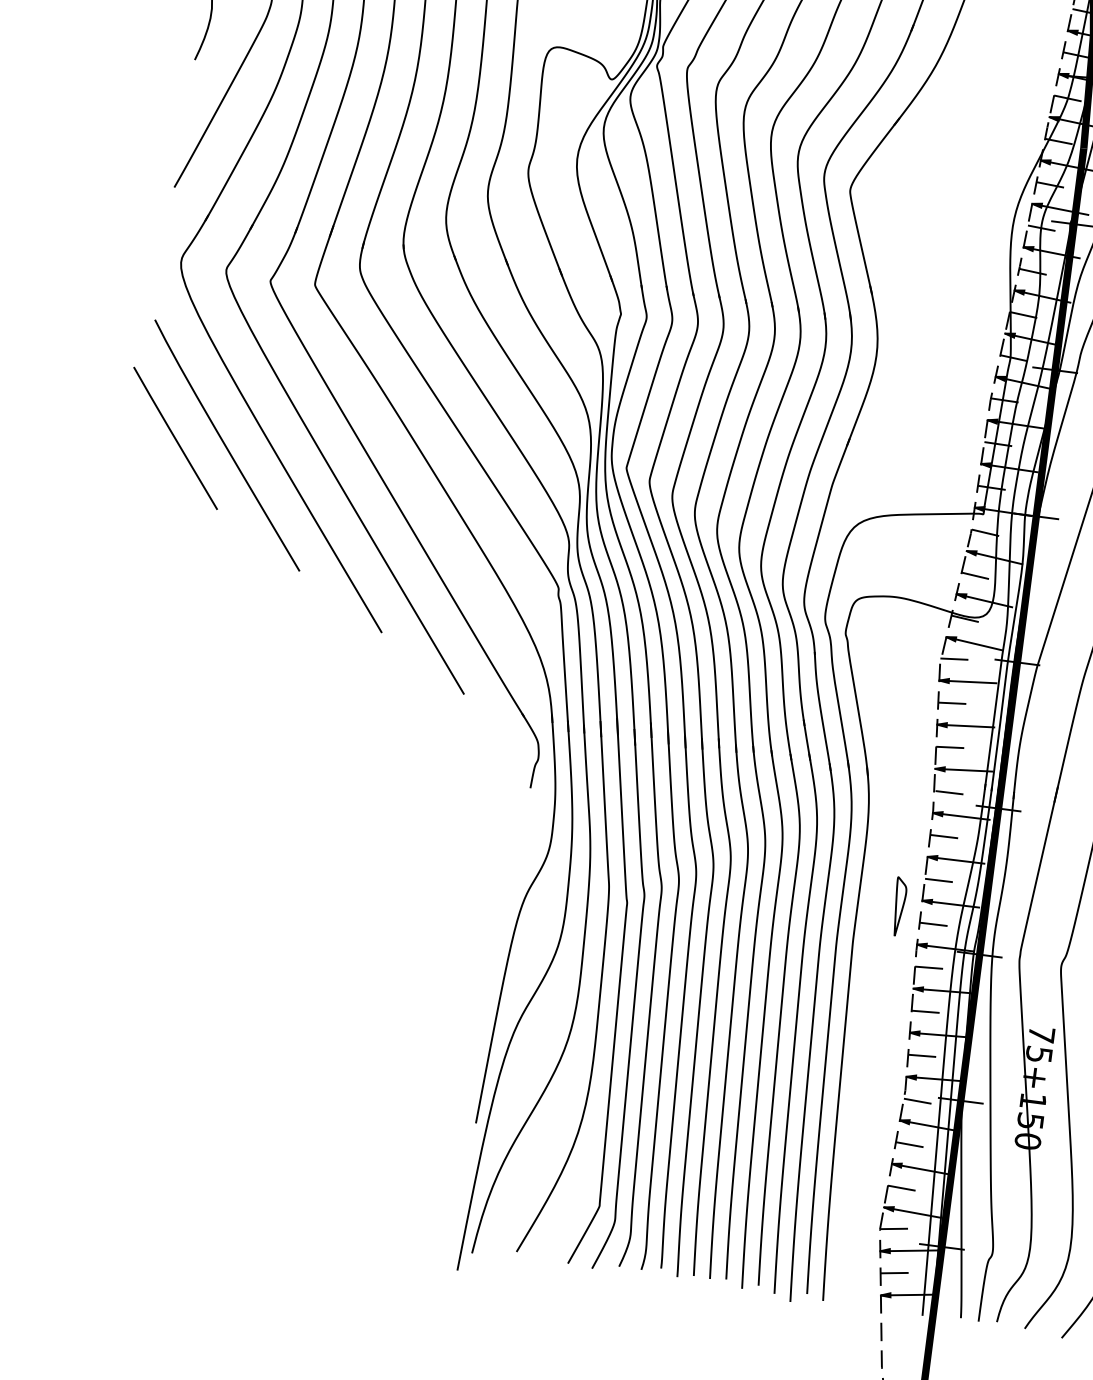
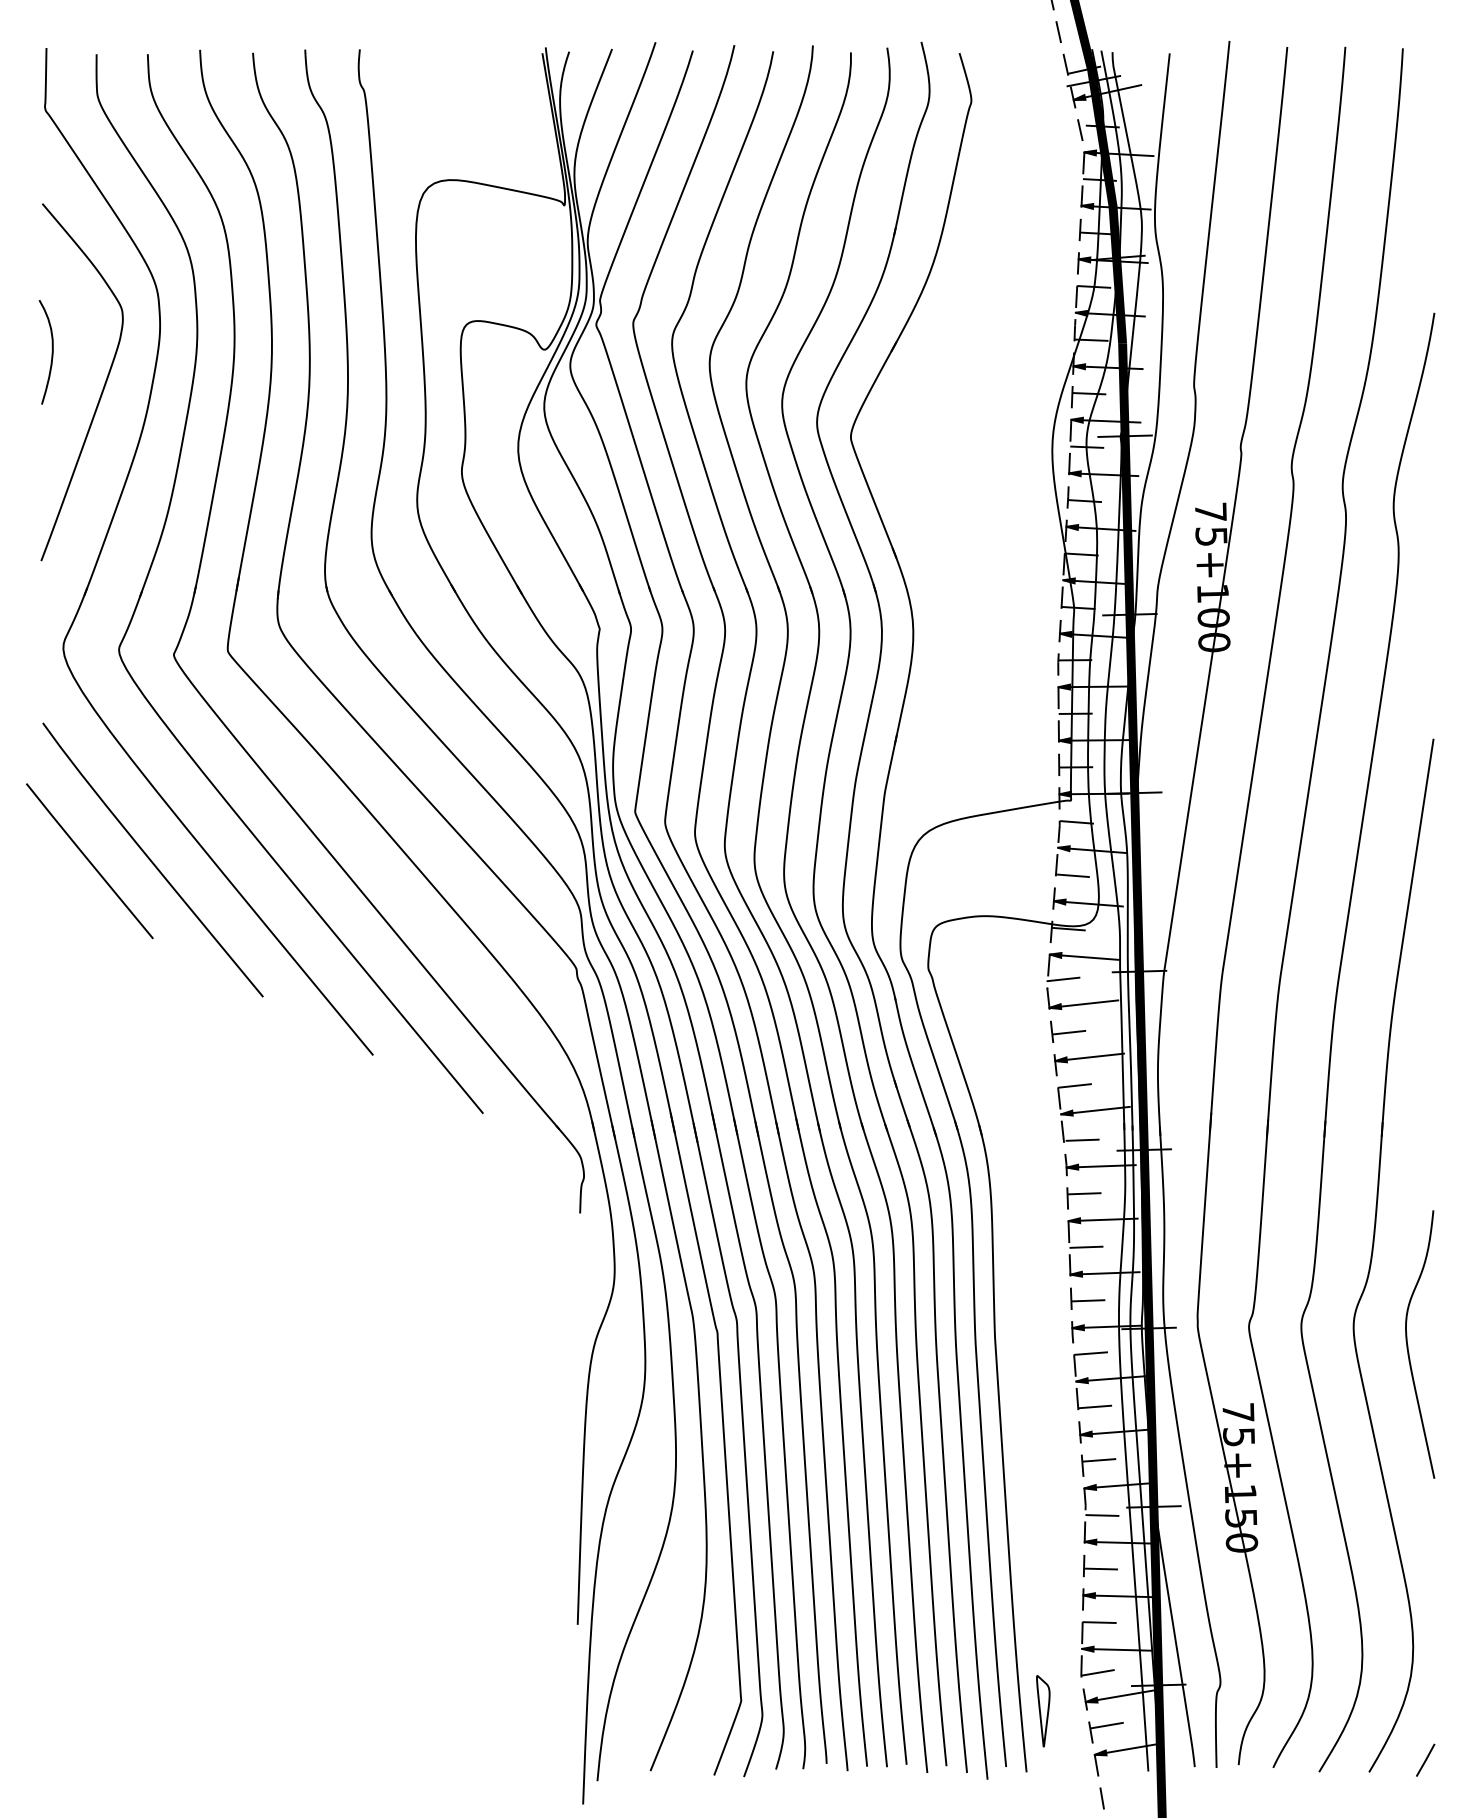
part: (898, 906) -> (1043, 1711), moved

